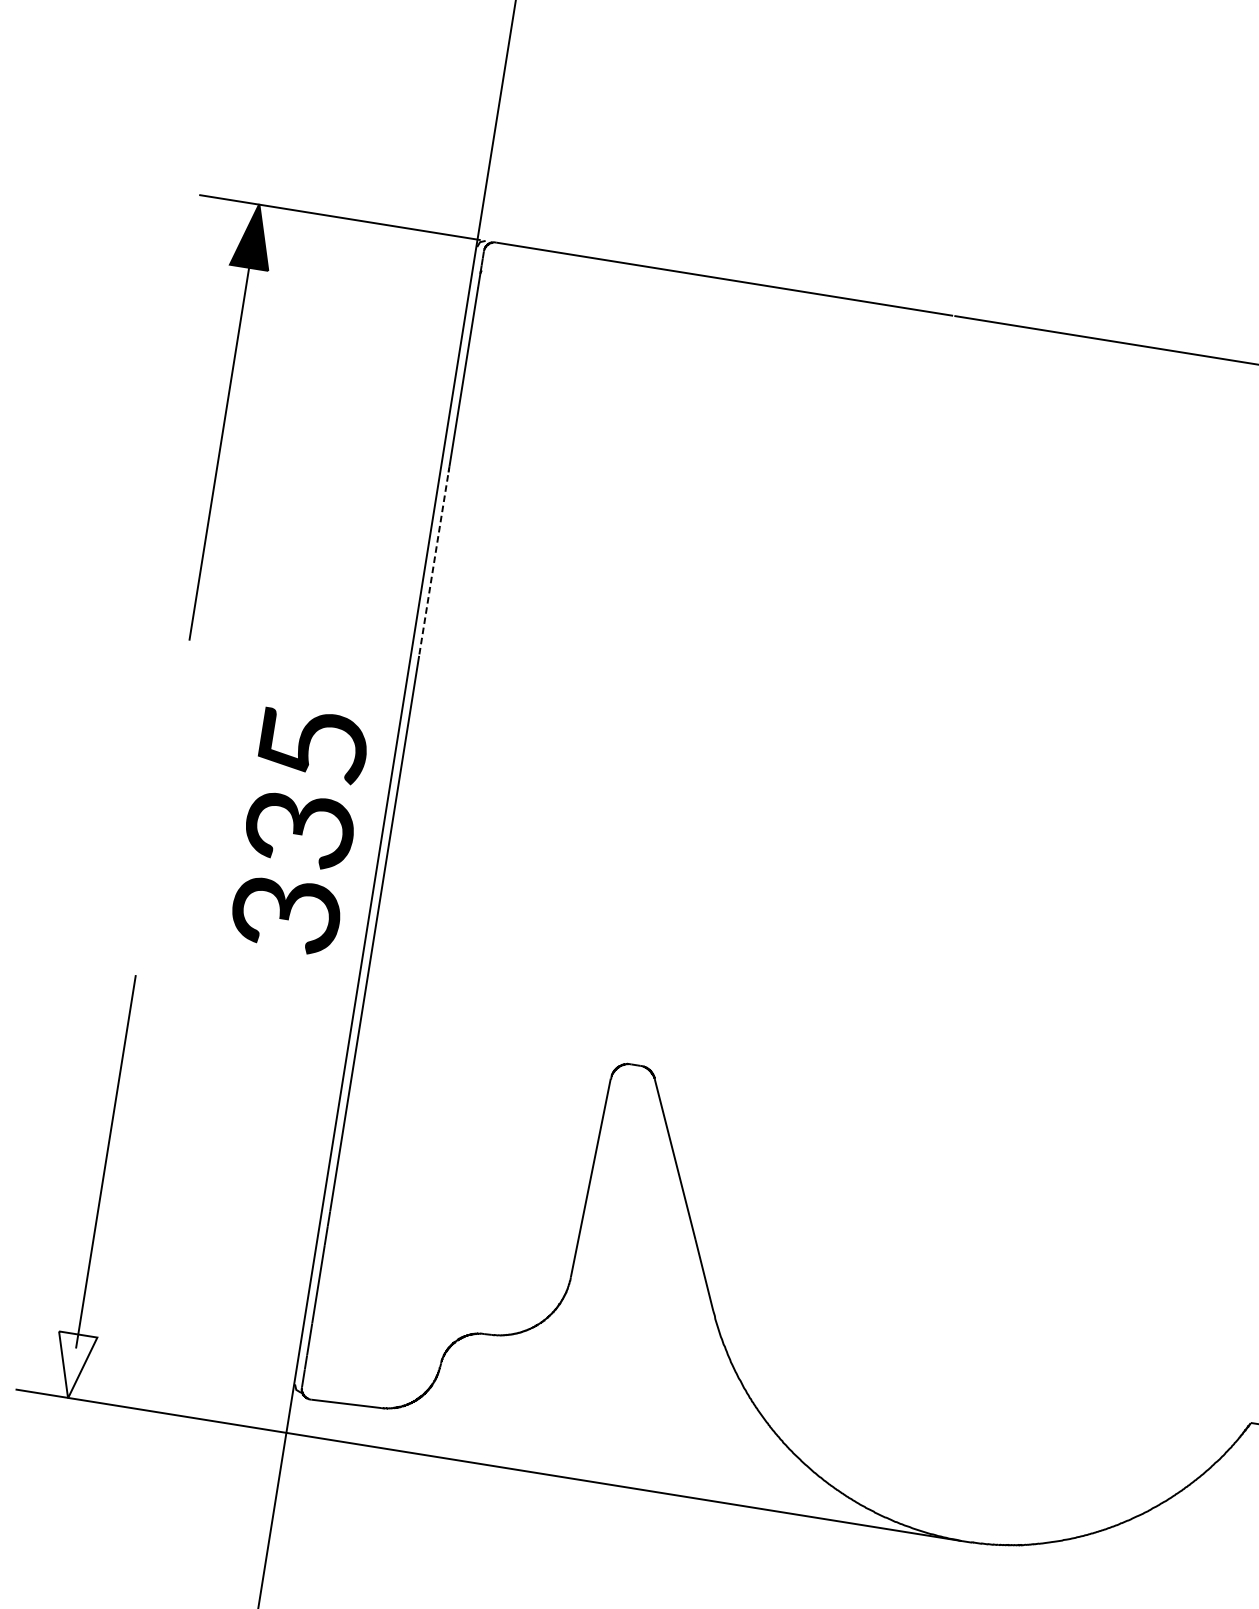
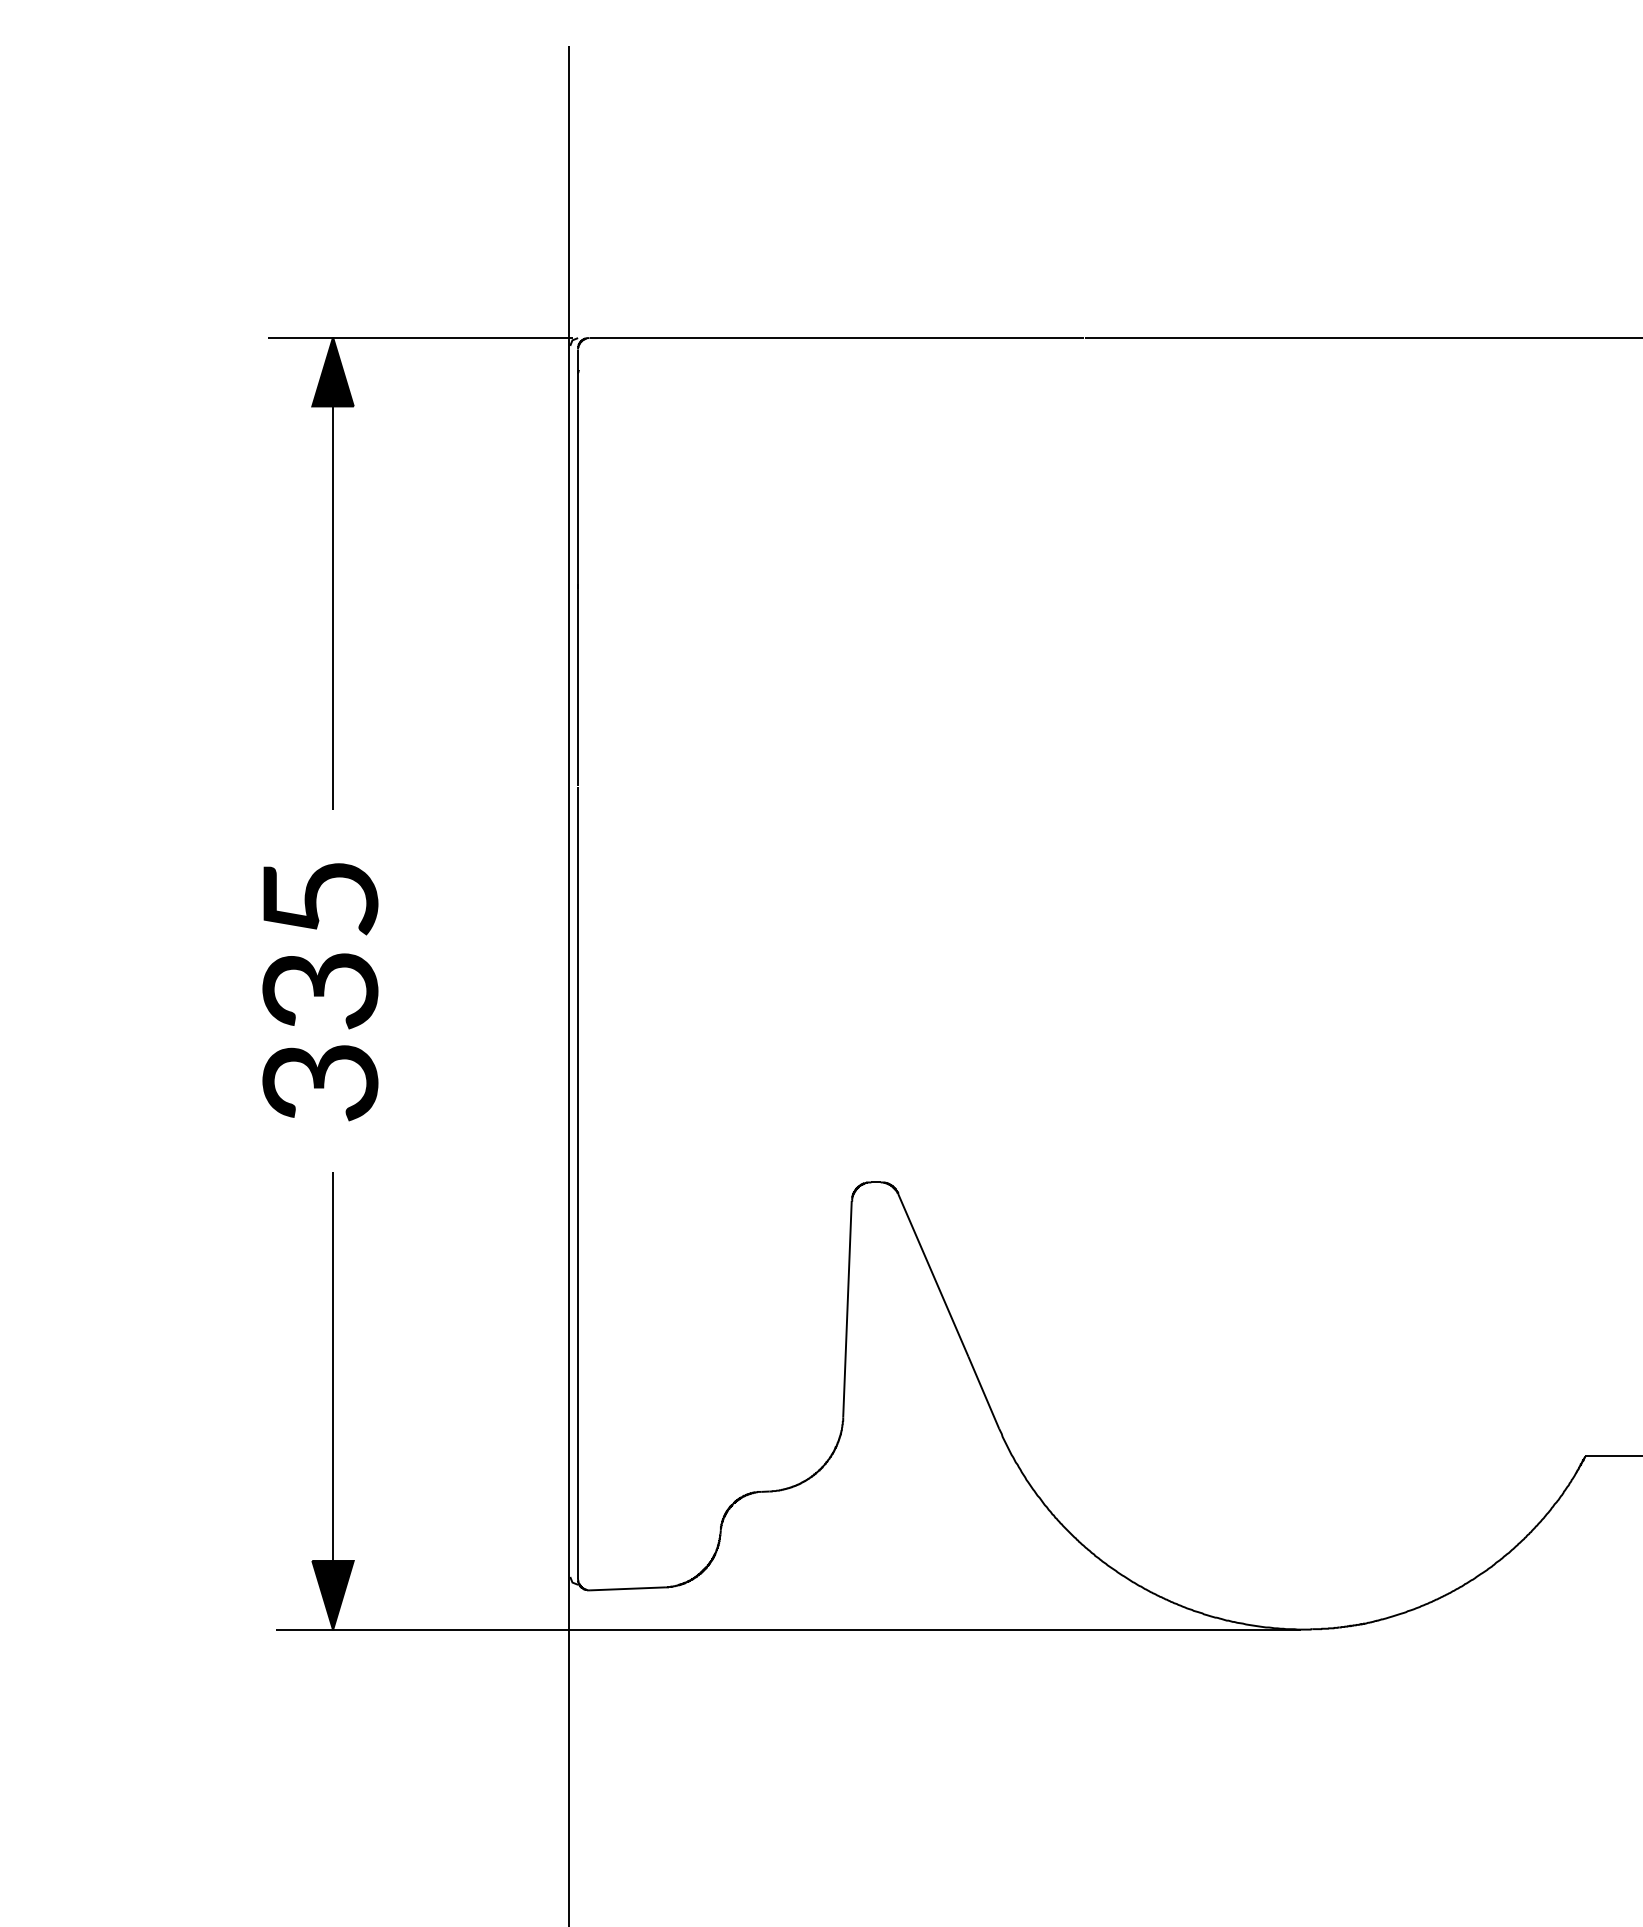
line: (434, 561) -> (578, 685), dashed -> solid
text: (299, 831) -> (320, 992), moved
fill: (72, 1365) -> (332, 1594), added

